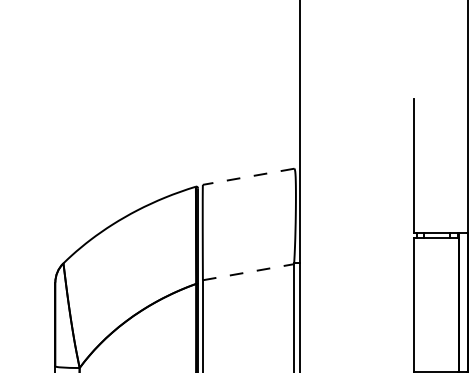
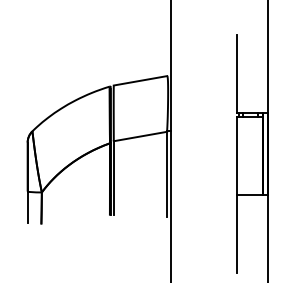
line: (246, 176) -> (139, 80), dashed -> solid
line: (248, 272) -> (140, 136), dashed -> solid

